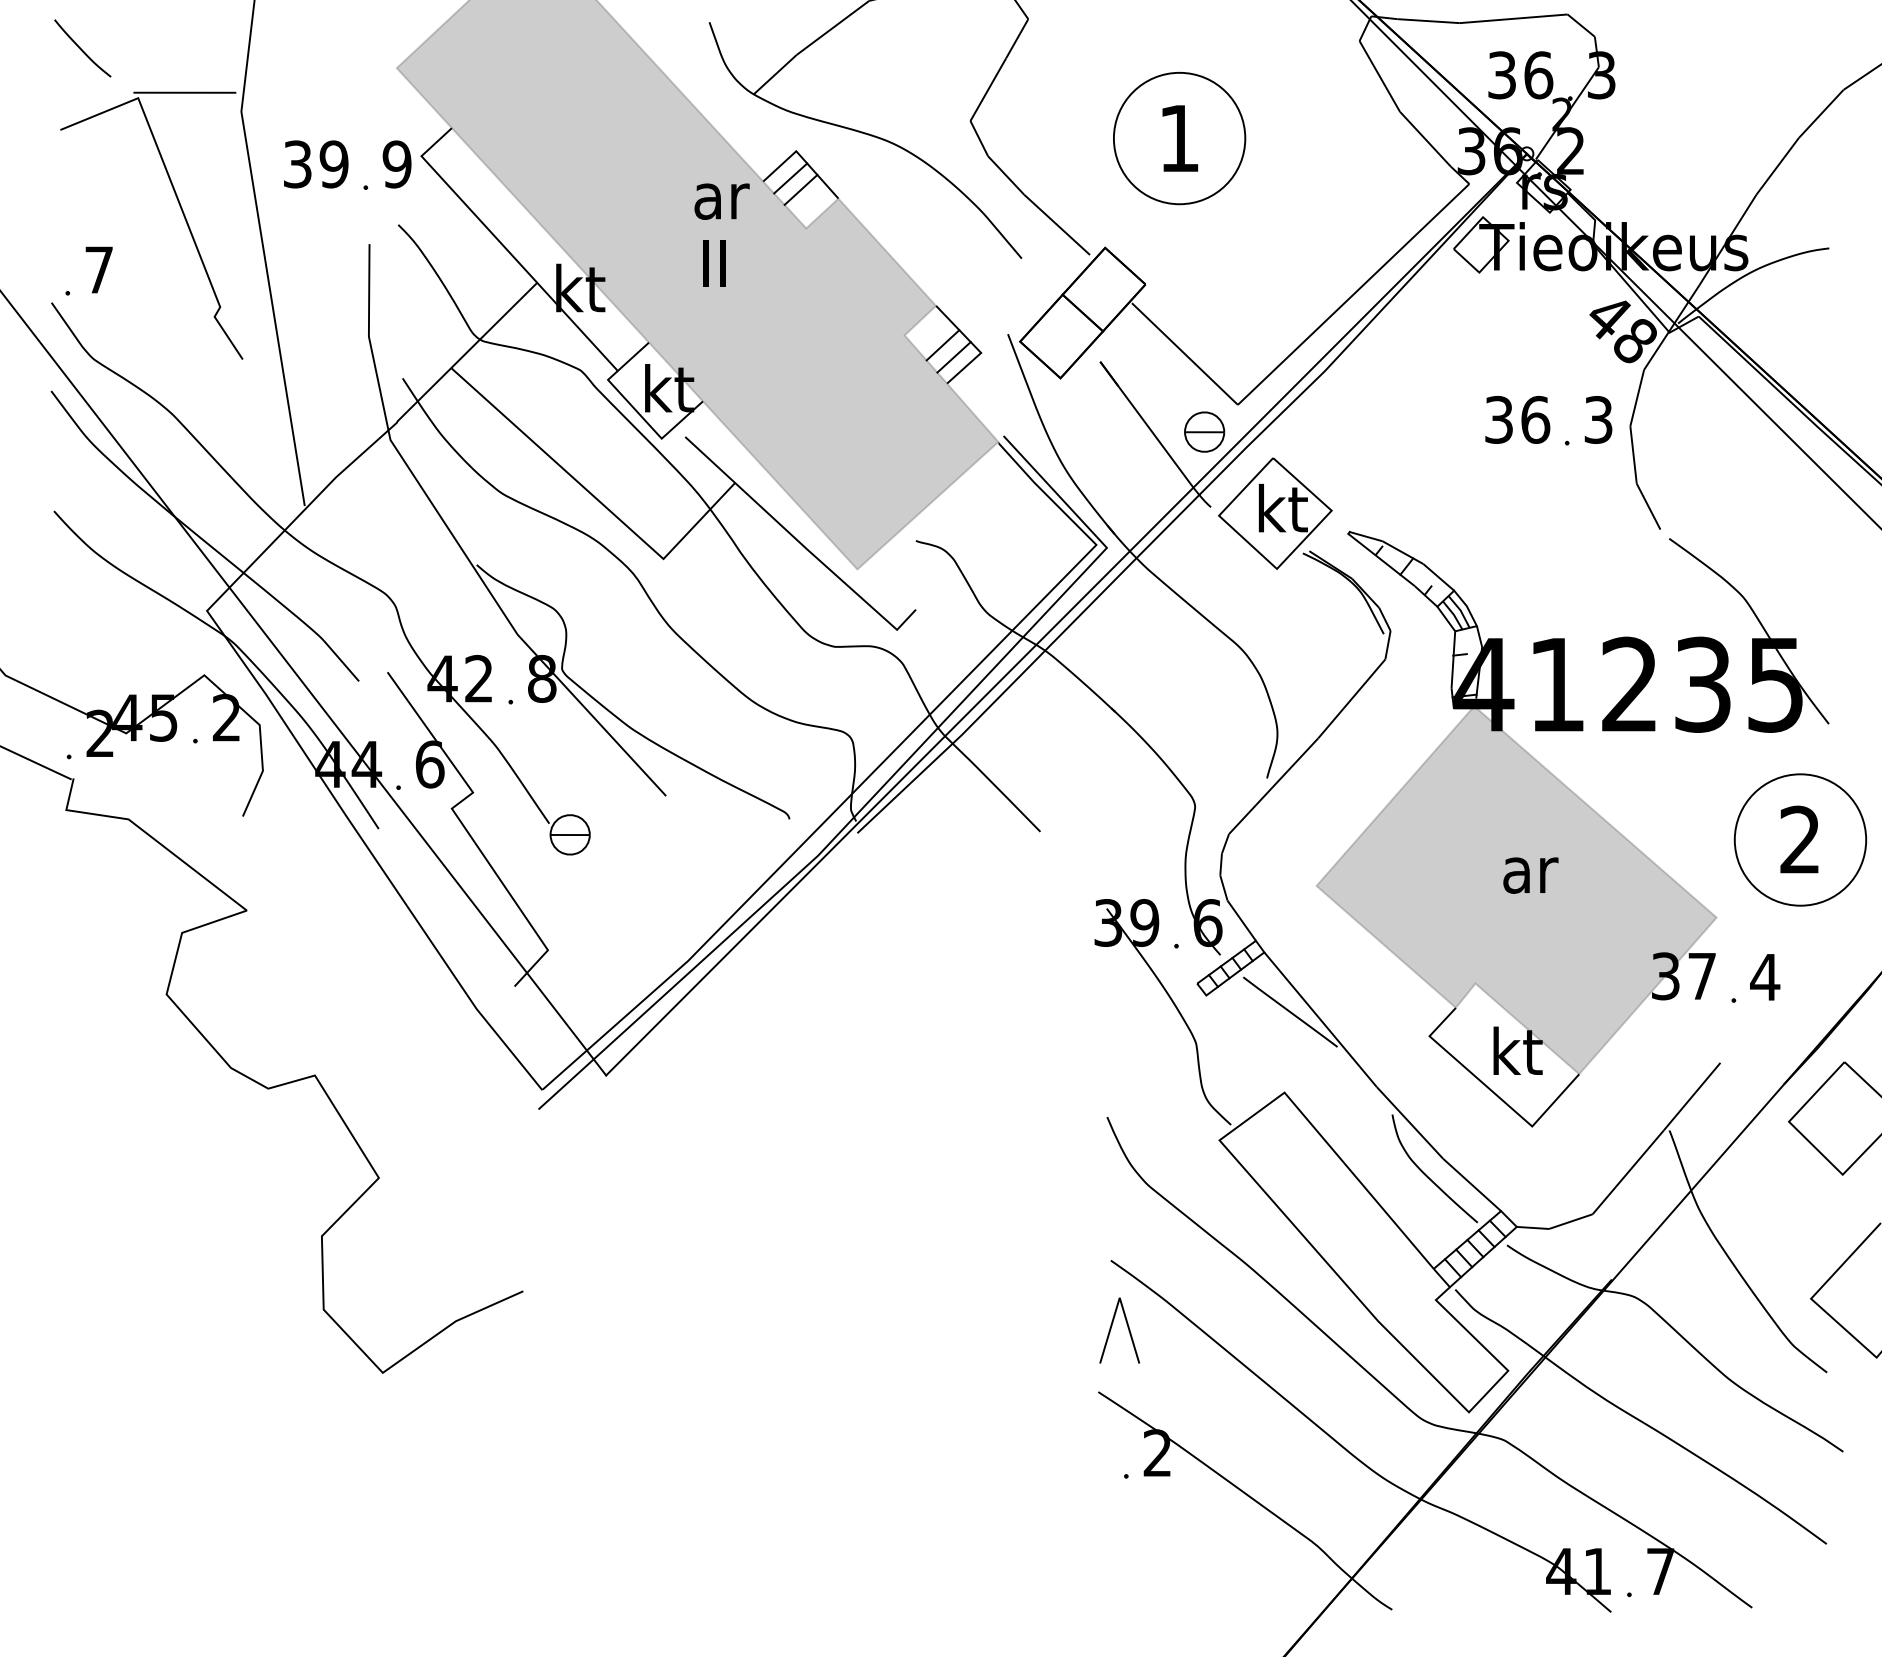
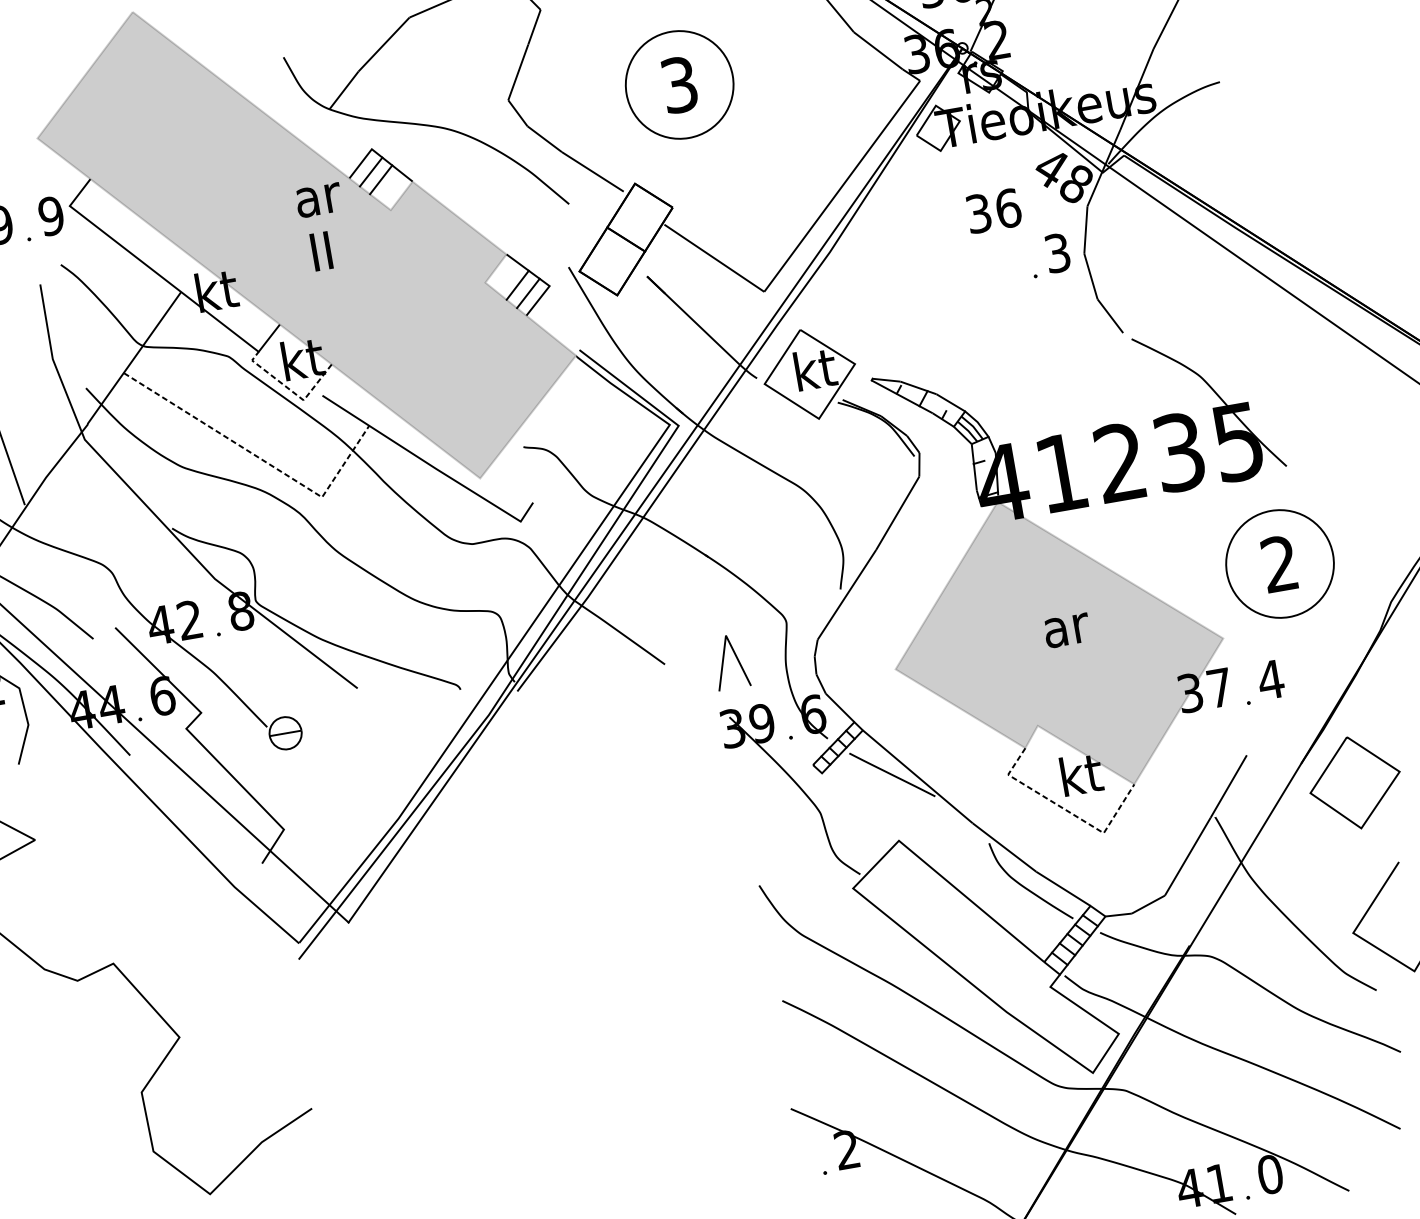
text: (1179, 138) -> (679, 84), 1 -> 3
text: (1517, 419) -> (993, 210), moved
line: (648, 424) -> (291, 390), solid -> dashed
part: (1204, 431) -> (741, 318), removed
line: (596, 499) -> (259, 458), solid -> dashed
line: (1493, 1092) -> (1067, 811), solid -> dashed
part: (1112, 1326) -> (724, 659), moved
text: (1660, 1571) -> (1270, 1174), 7 -> 0

